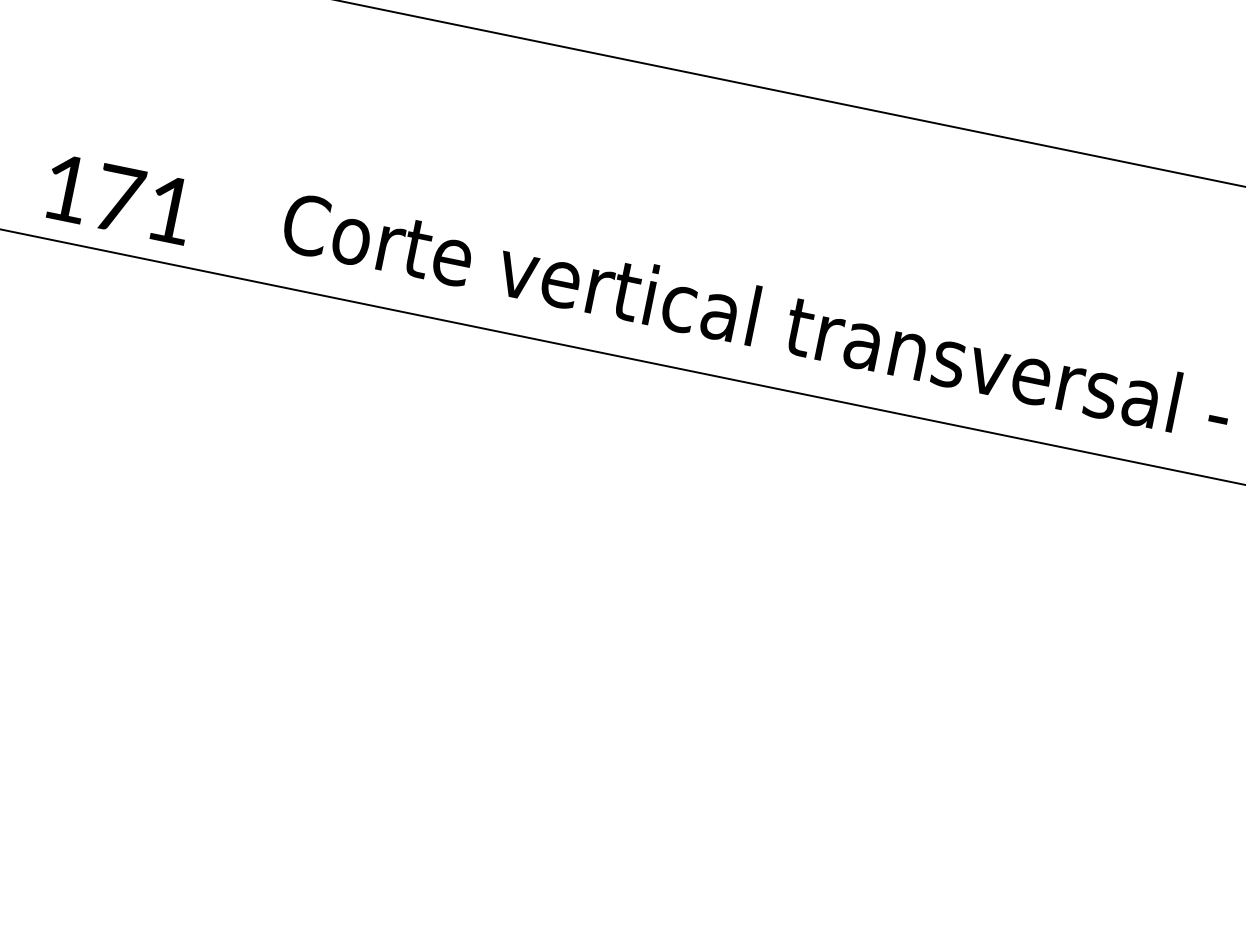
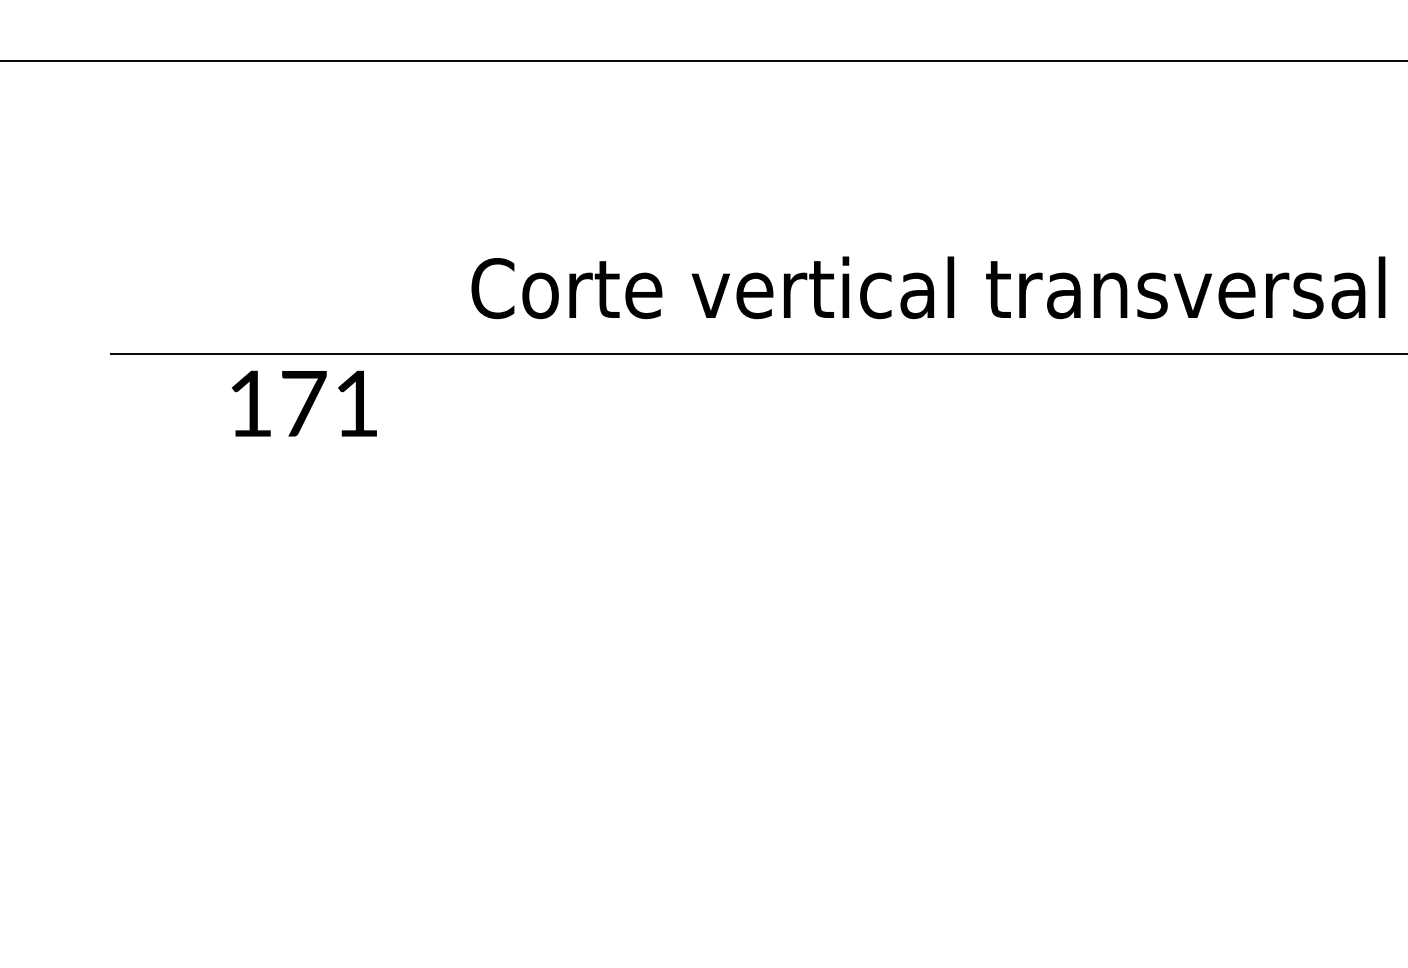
text: (118, 198) -> (303, 403), moved

